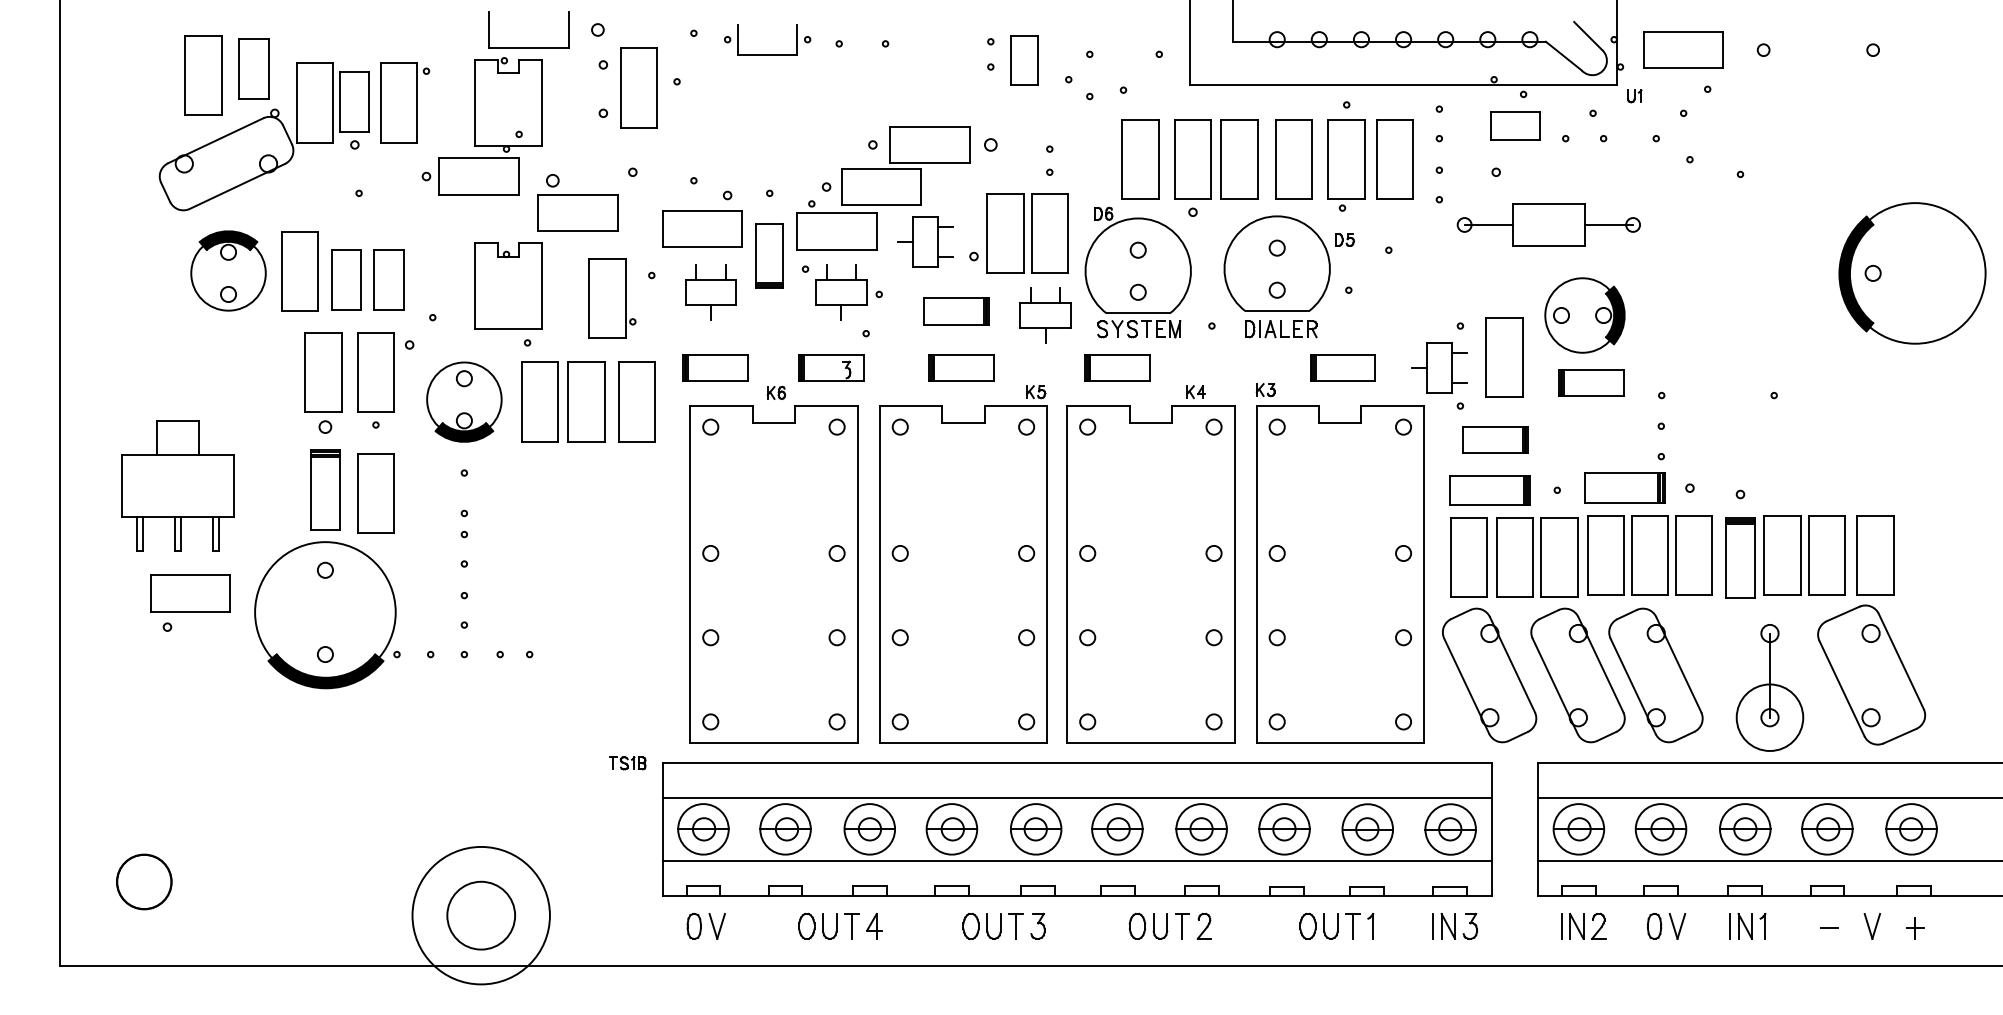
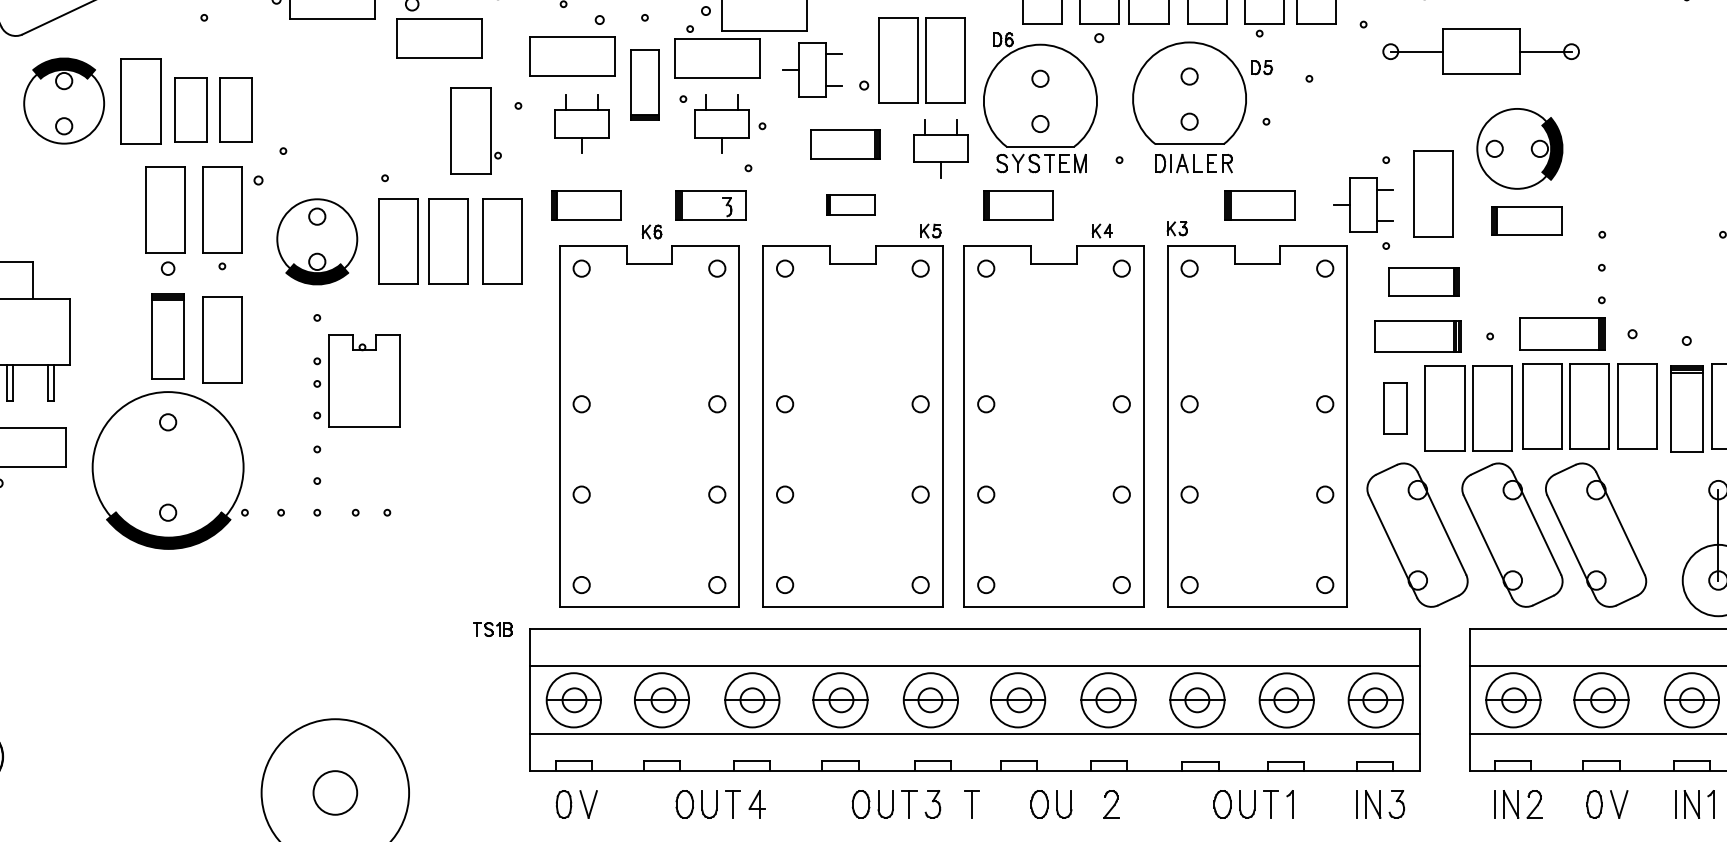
part: (508, 285) -> (364, 380), moved
part: (961, 367) -> (850, 204), size x0.7
part: (1468, 557) -> (1394, 408), size x0.6
circle: (481, 915) -> (335, 792), size x0.6
part: (1182, 926) -> (972, 804), moved

